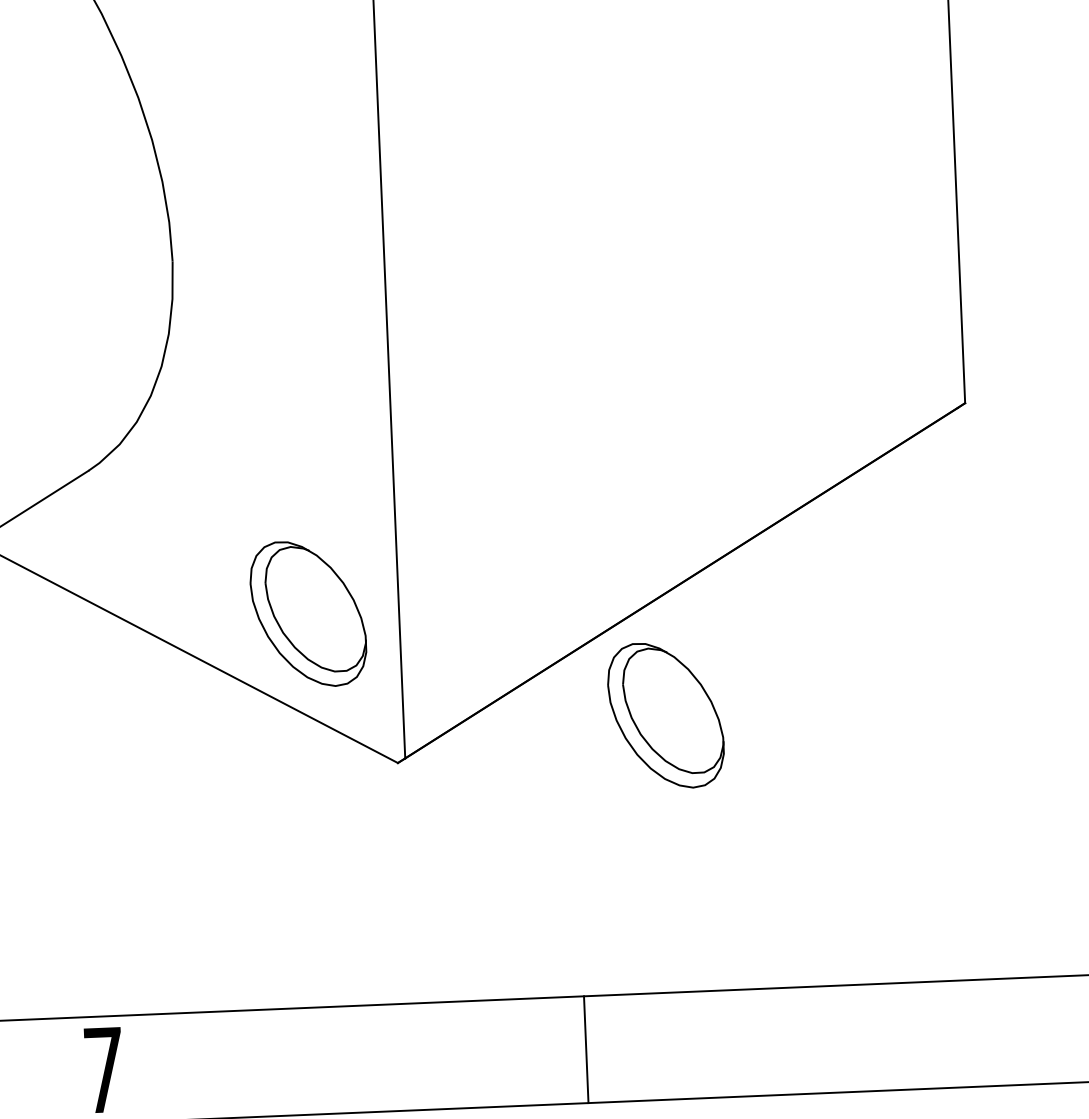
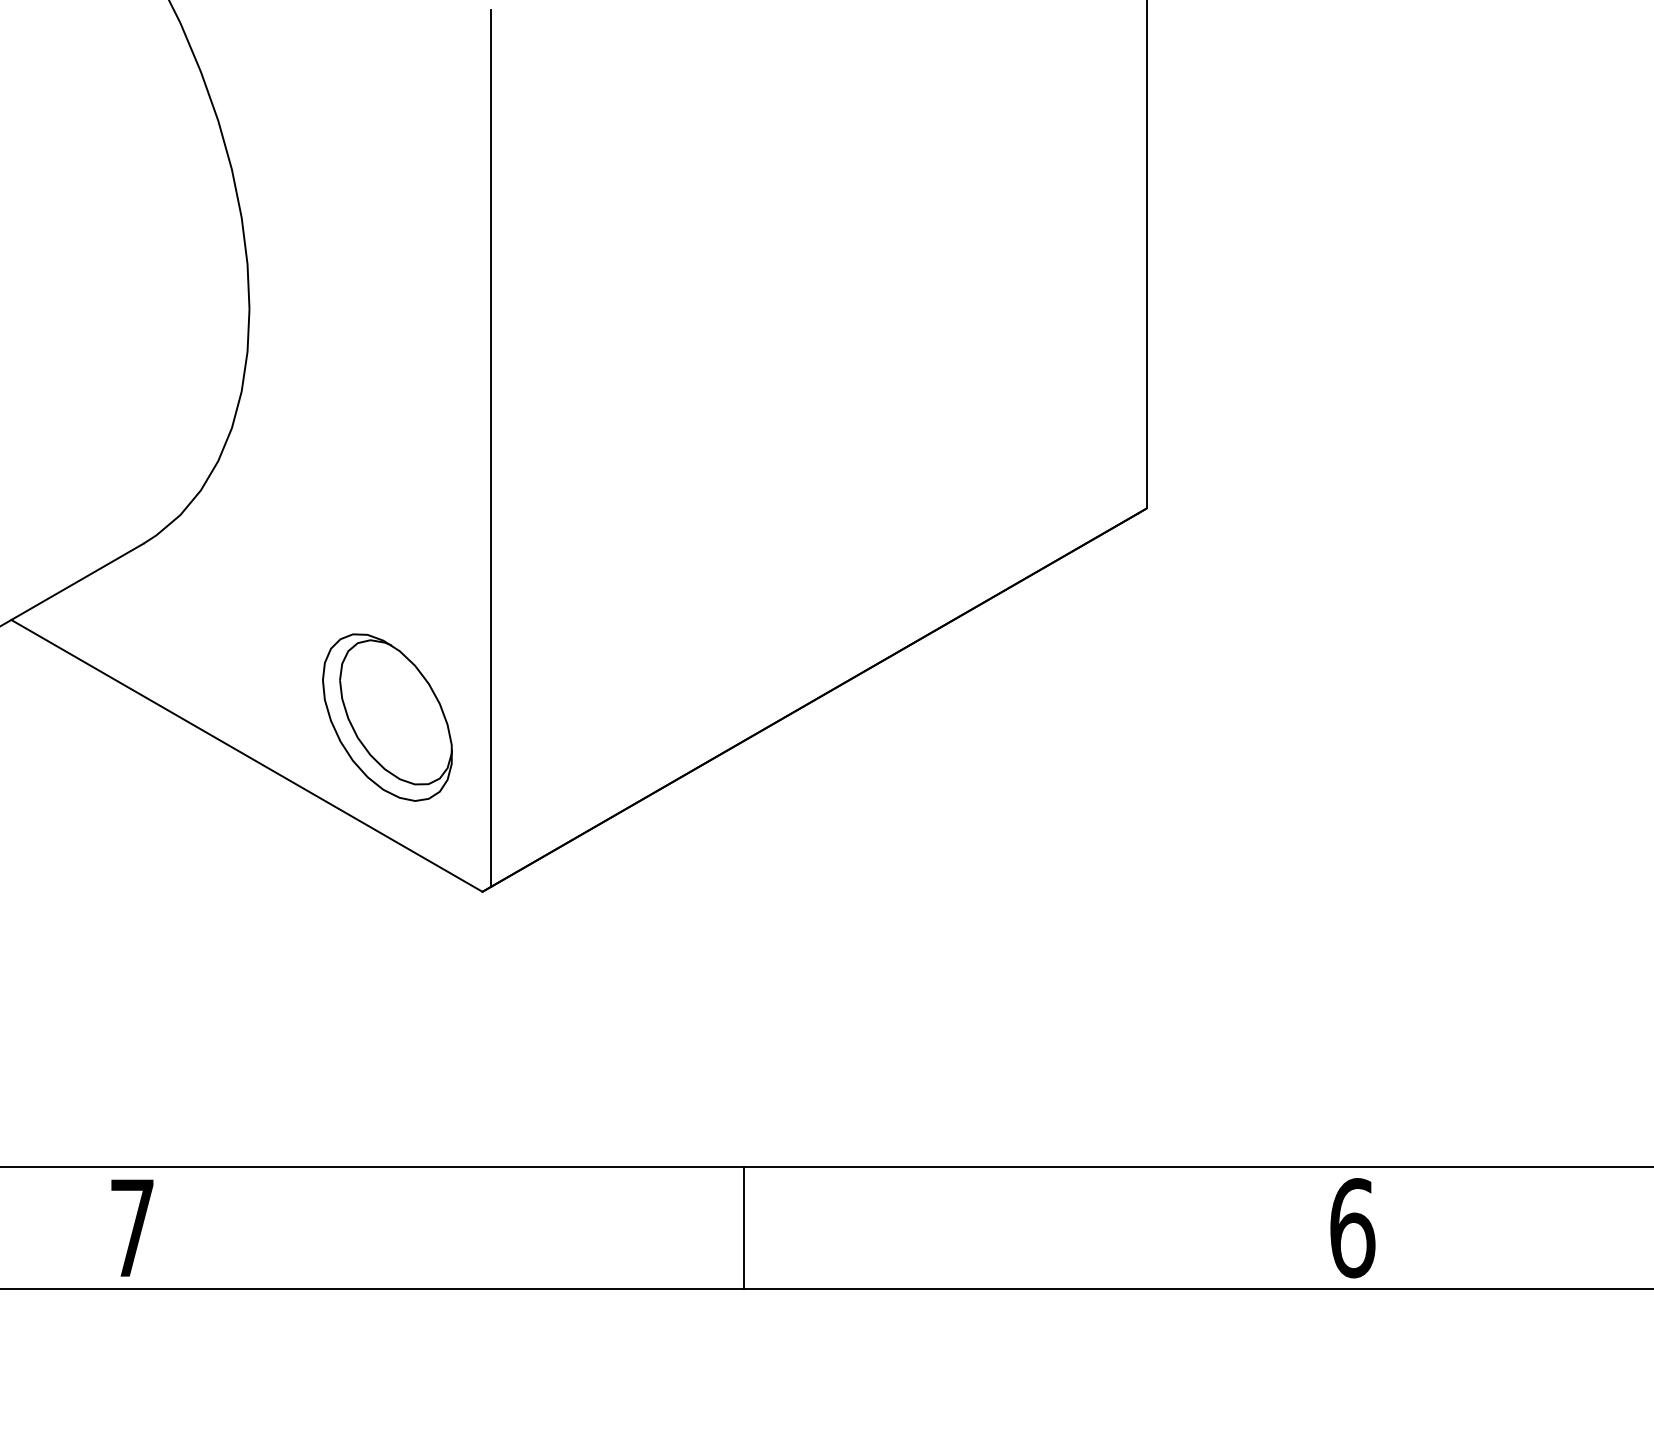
part: (665, 715) -> (790, 850), removed
line: (586, 1049) -> (743, 1227), moved

